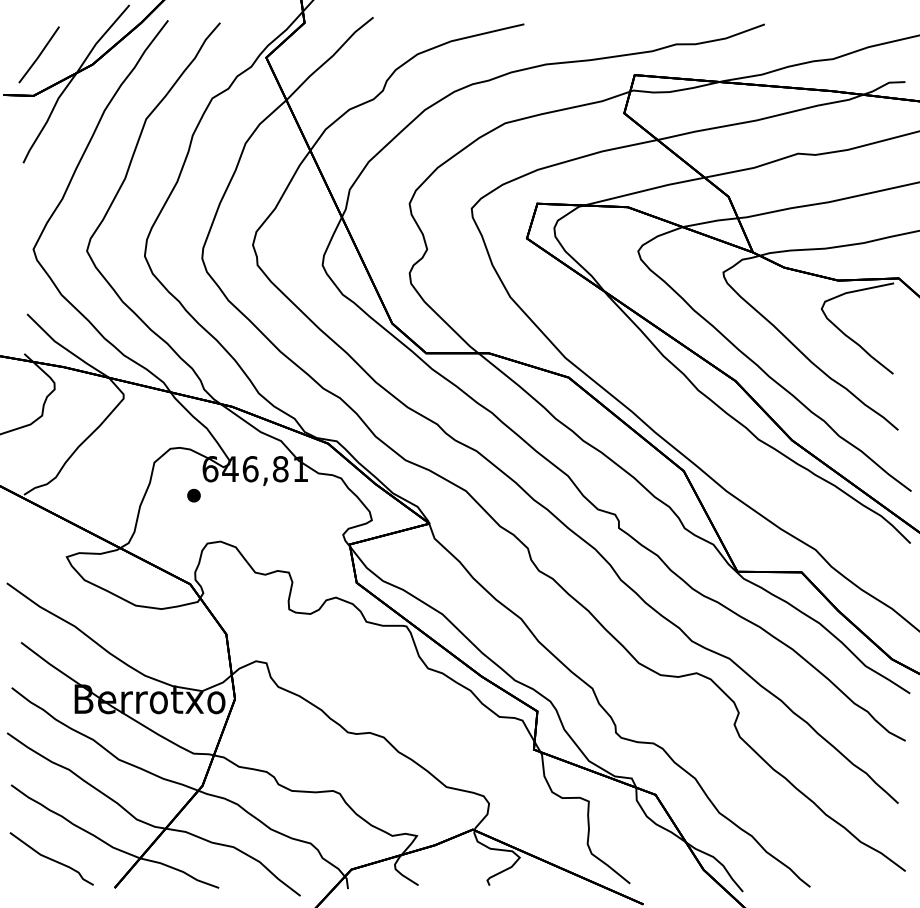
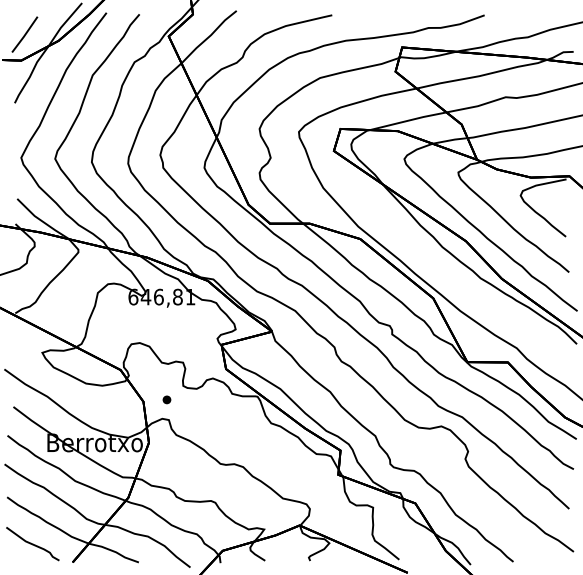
part: (193, 495) -> (166, 399), moved

